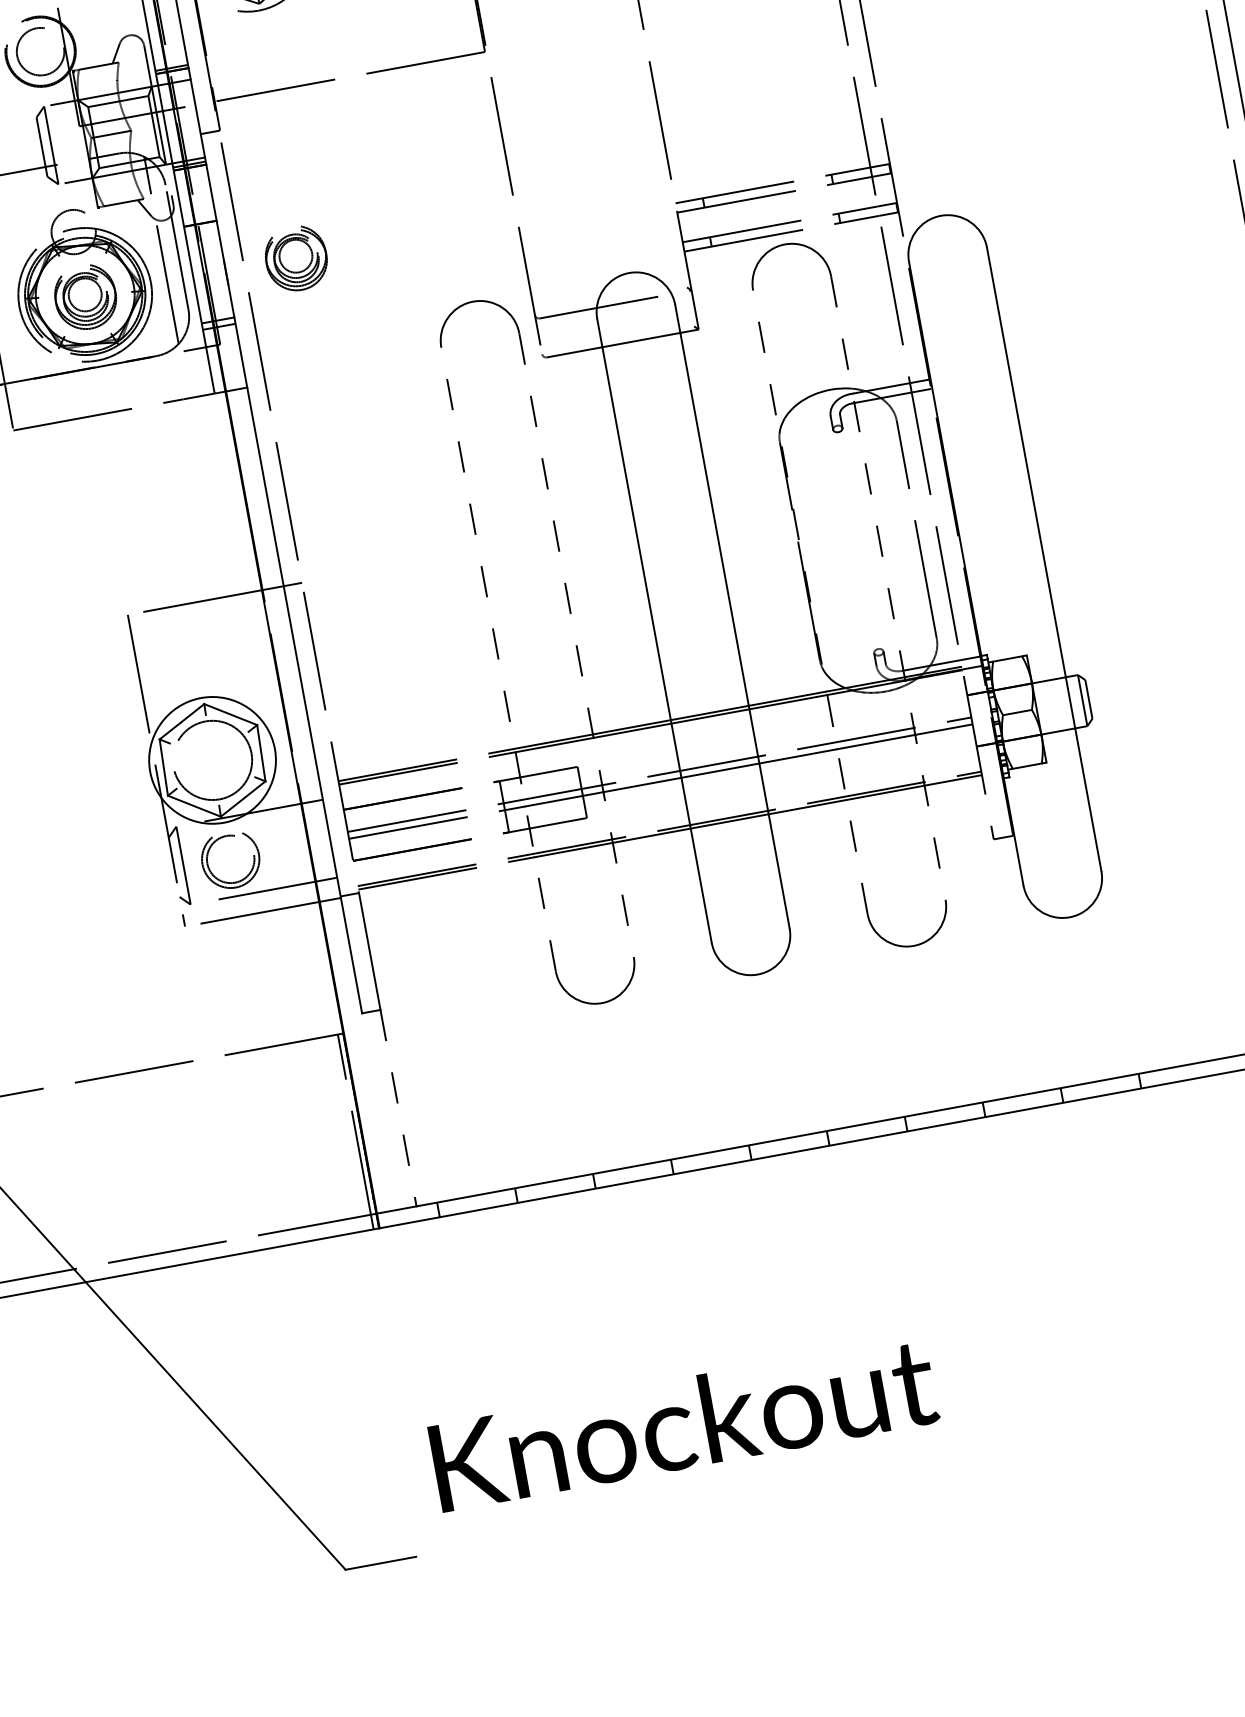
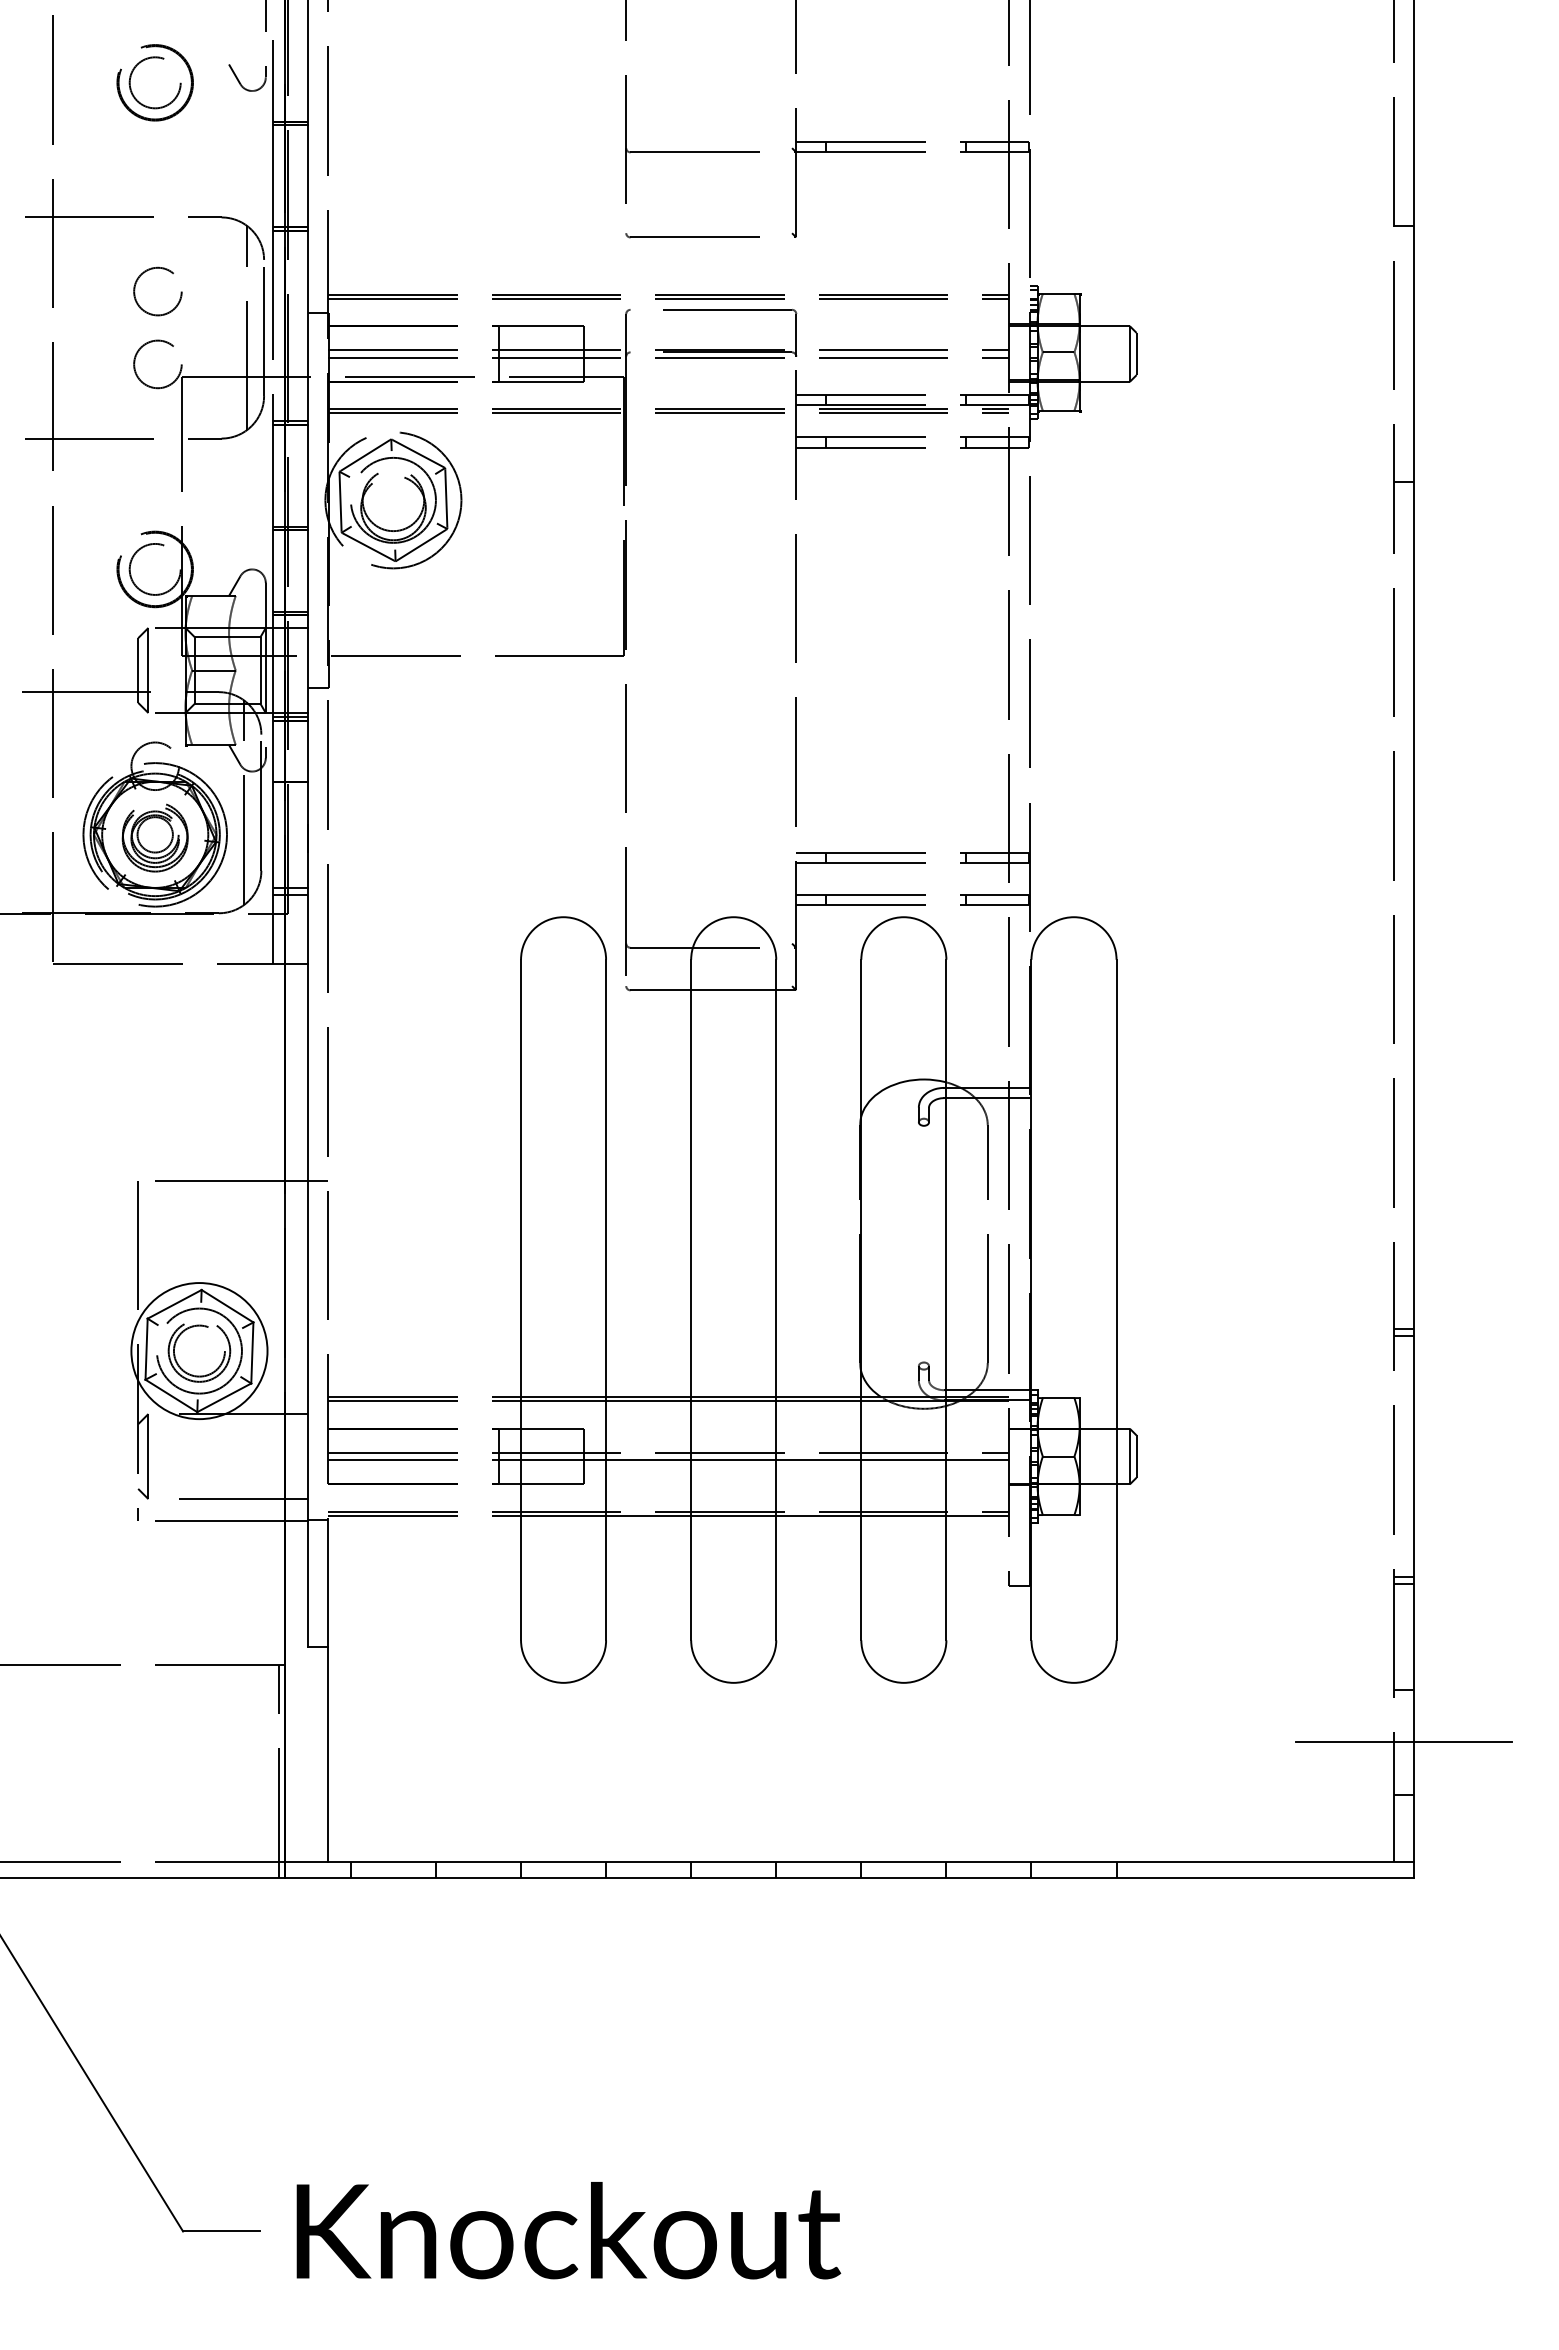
part: (295, 258) -> (384, 837), removed
line: (888, 588) -> (946, 1300), dashed -> solid
line: (810, 601) -> (861, 1299), dashed -> solid
line: (576, 645) -> (606, 1300), dashed -> solid
line: (498, 658) -> (521, 1299), dashed -> solid
part: (240, 879) -> (205, 1374), moved
line: (398, 1108) -> (328, 1754), dashed -> solid
text: (683, 1423) -> (568, 2230), moved

